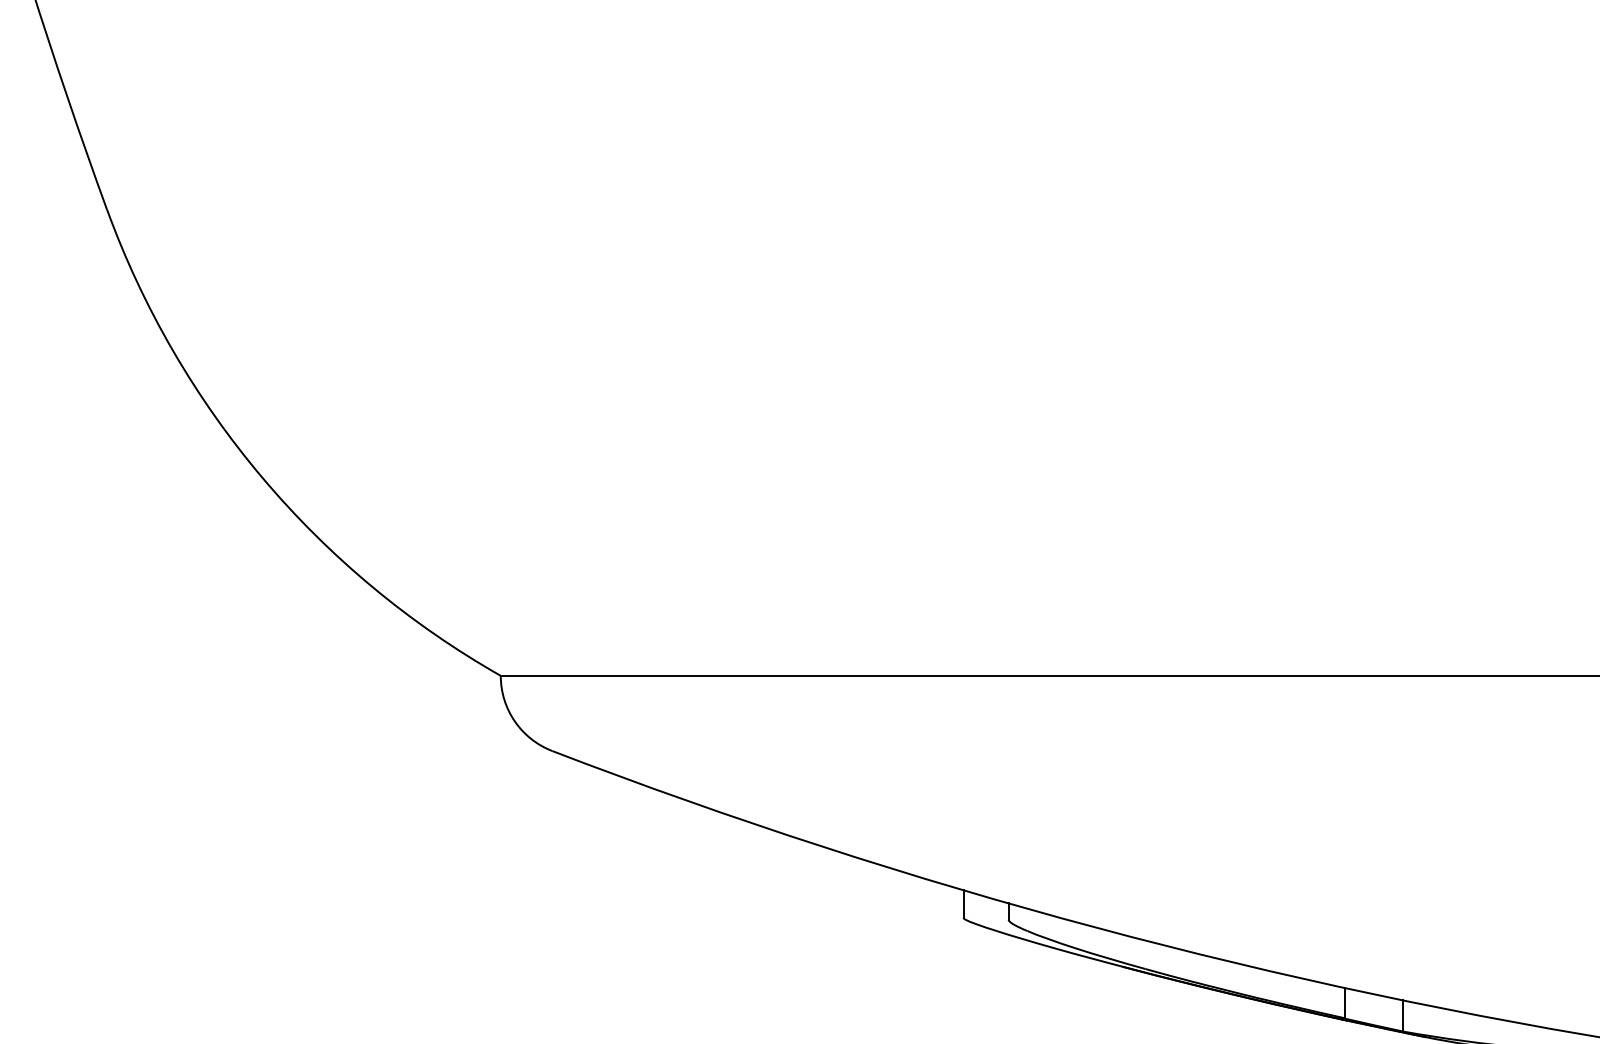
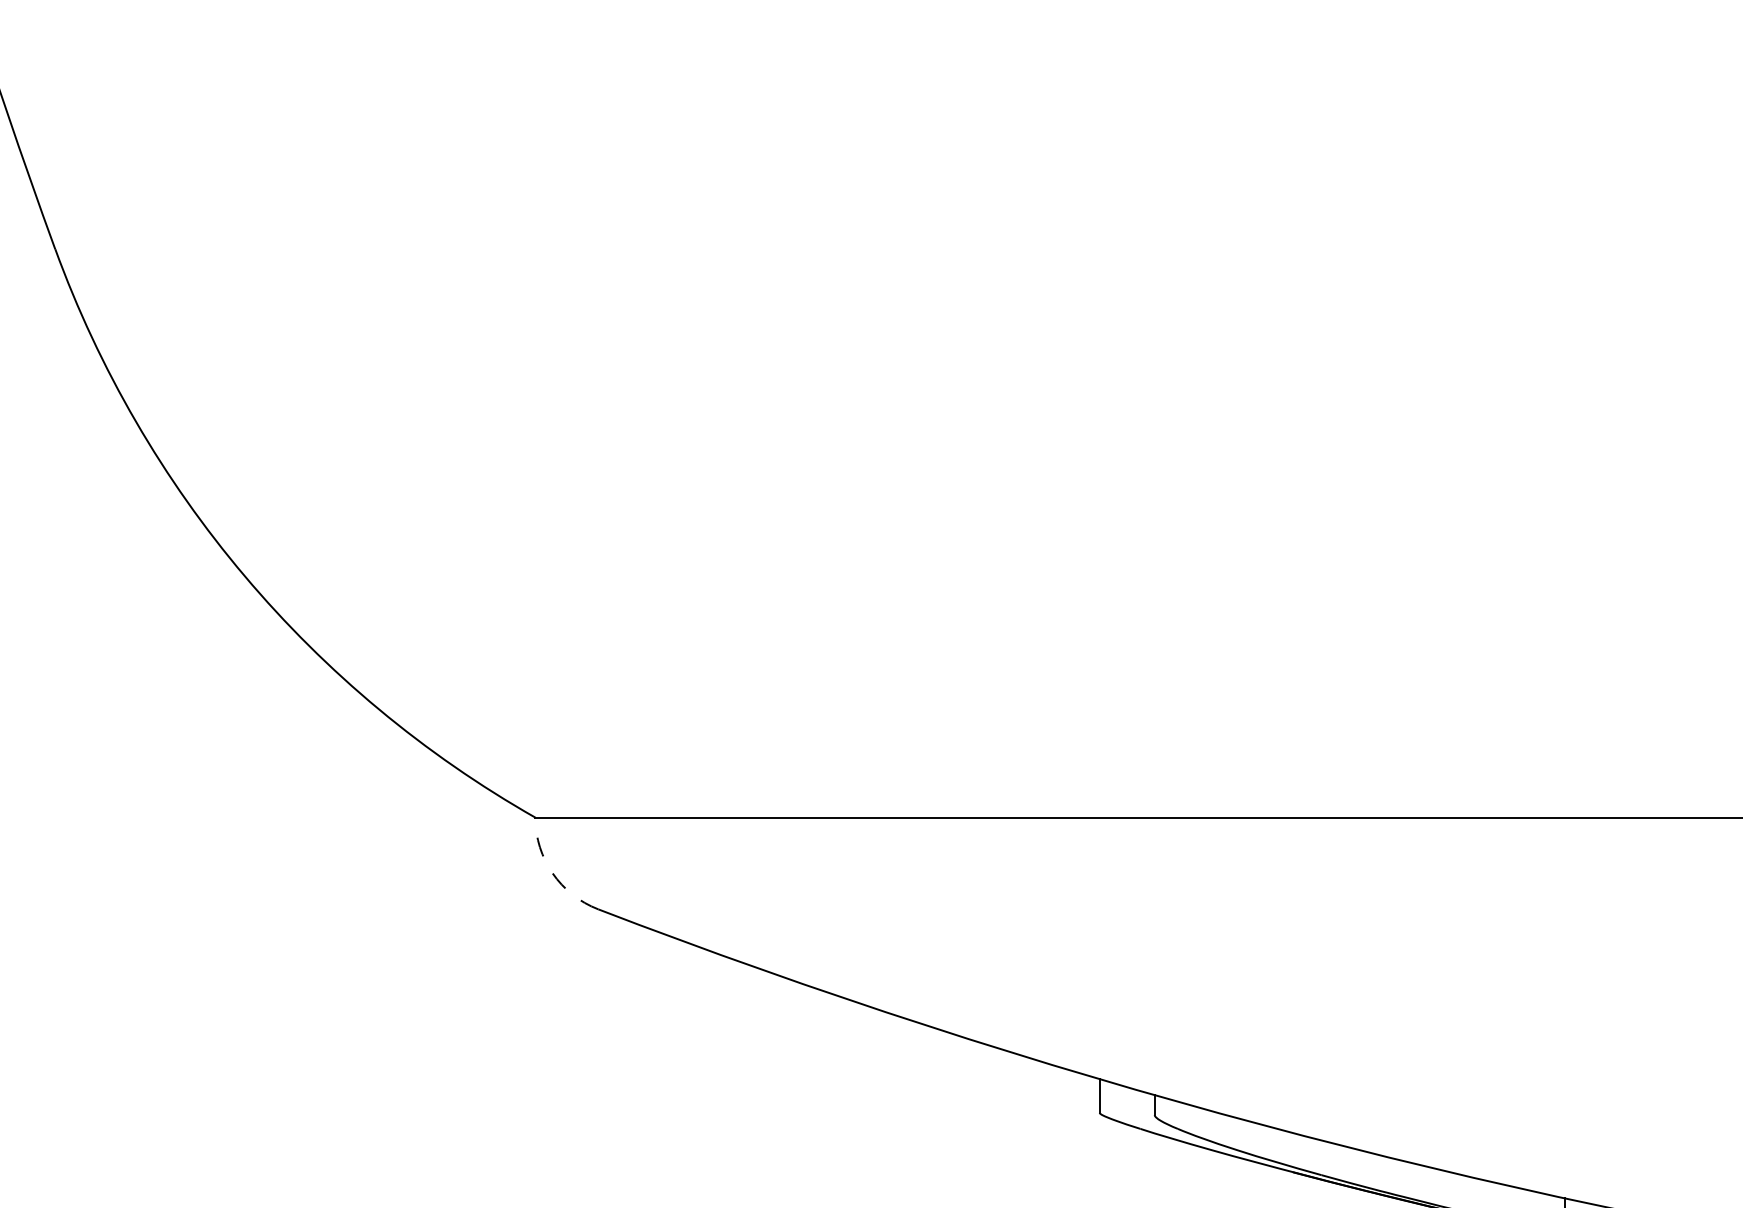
arc: (514, 721) -> (552, 873), solid -> dashed

